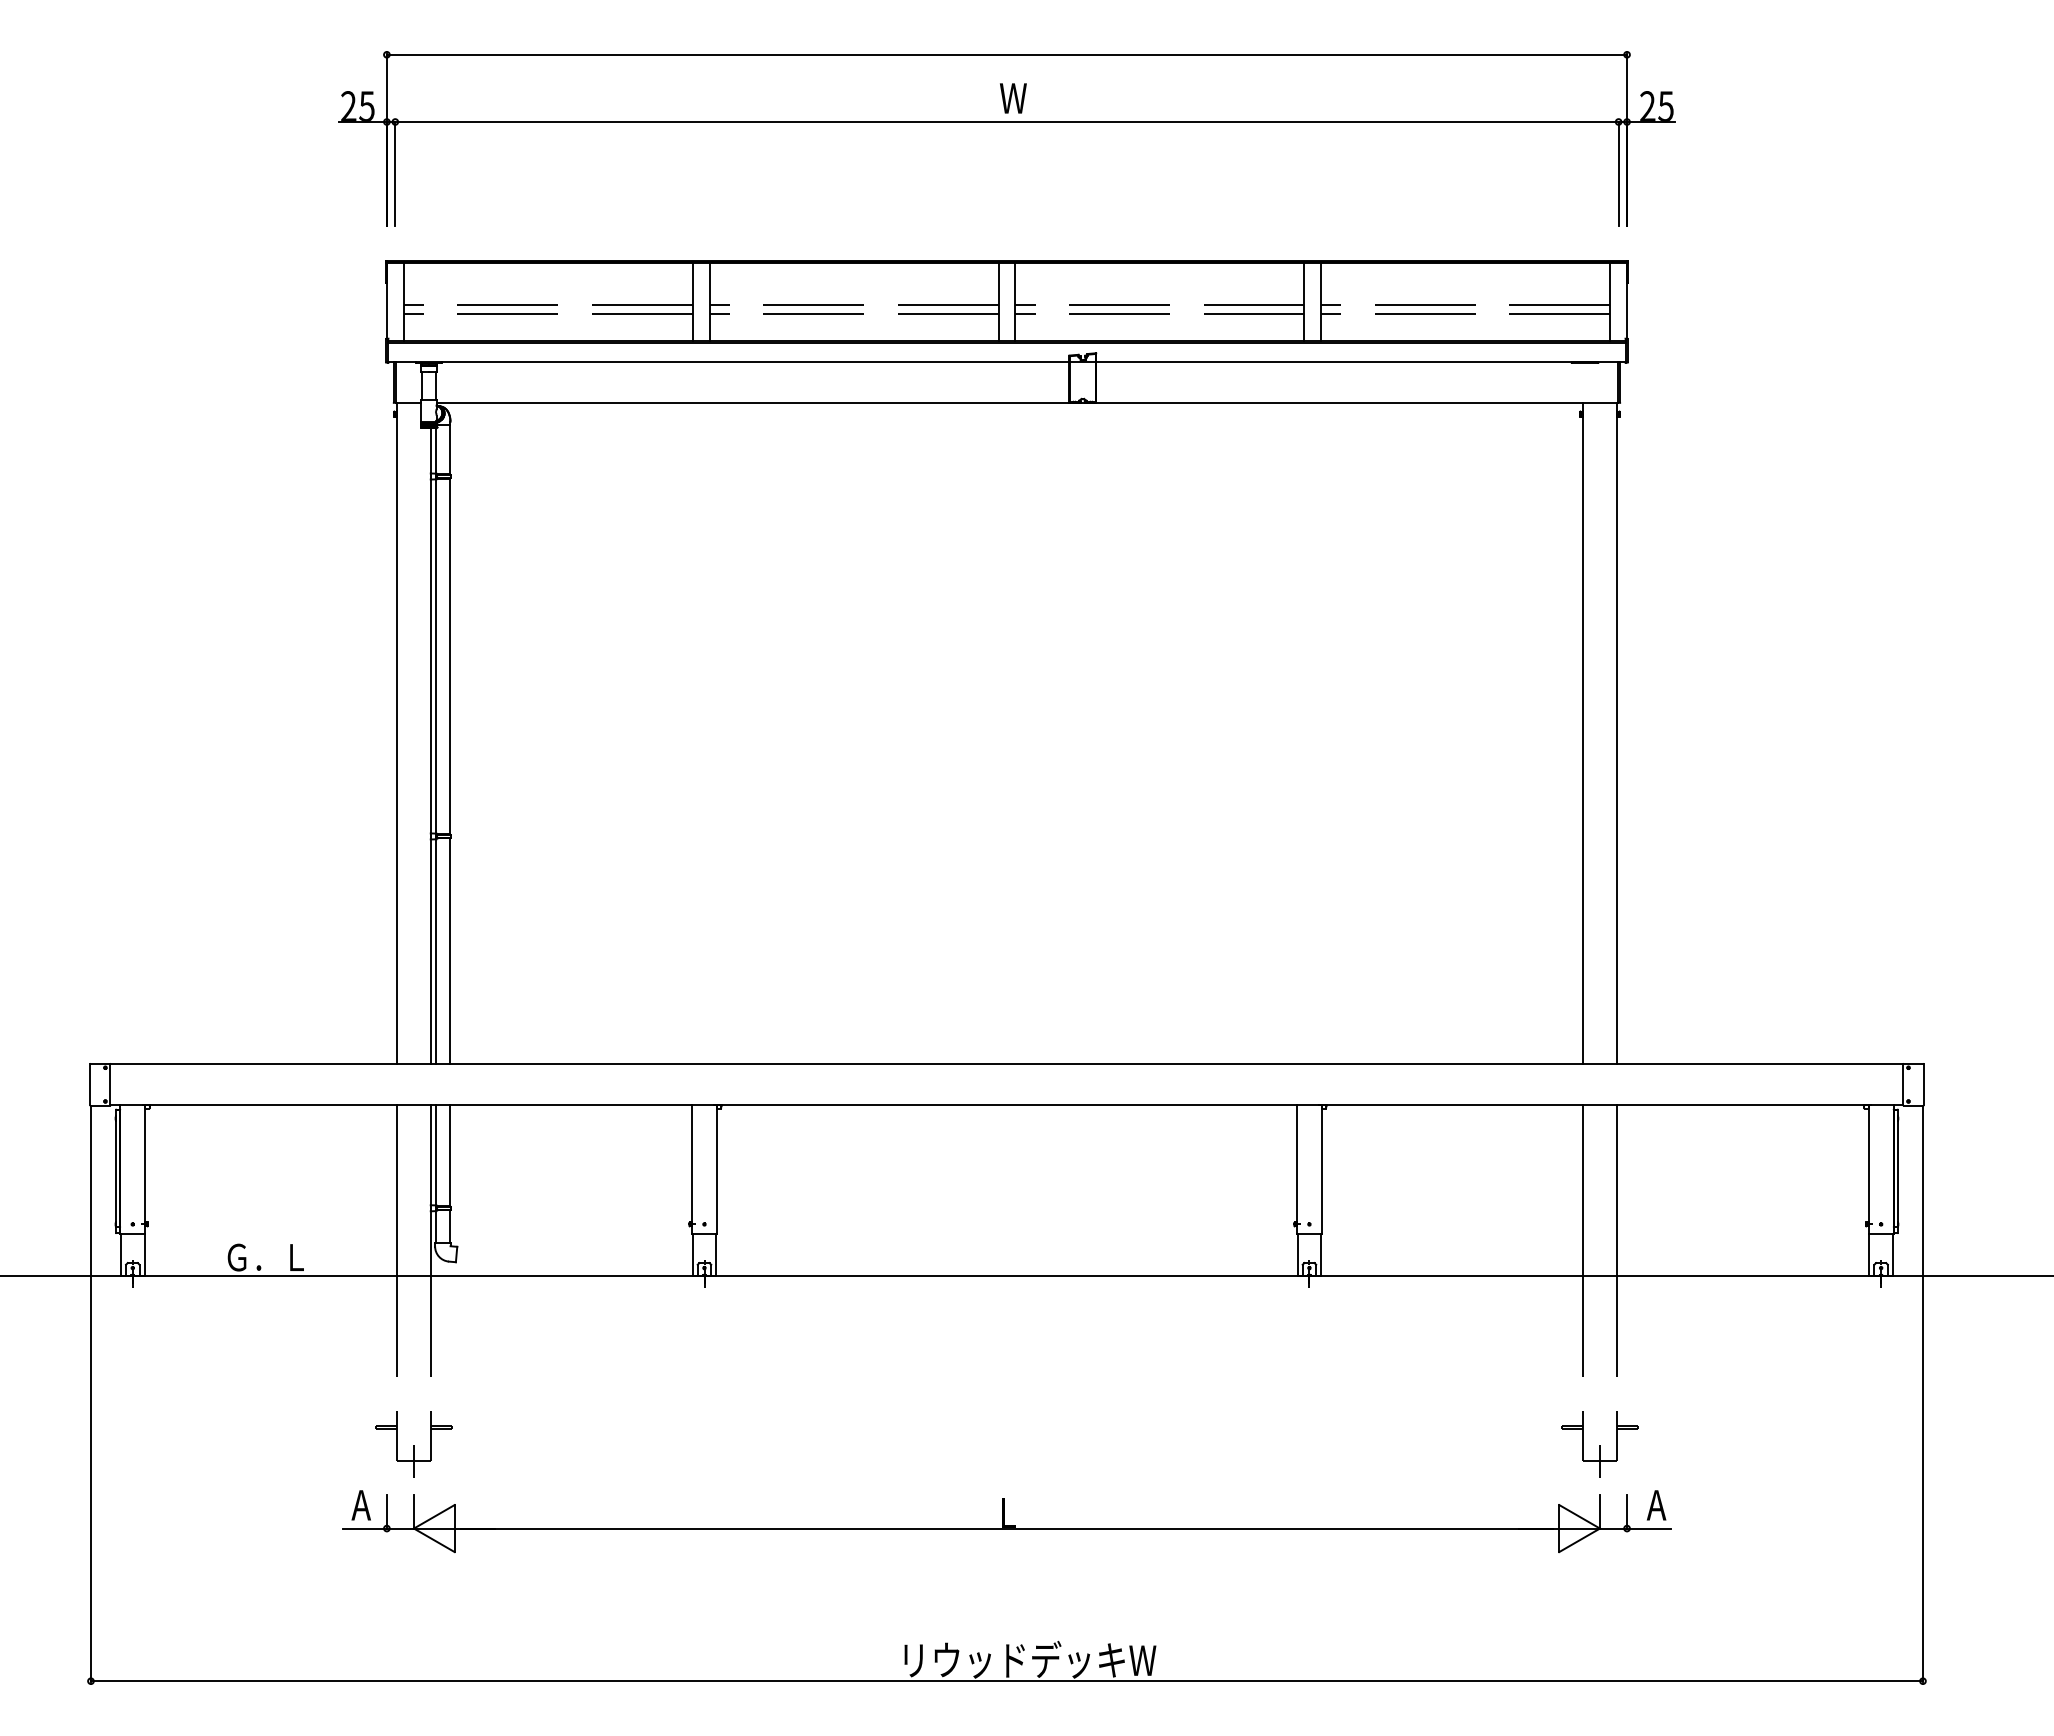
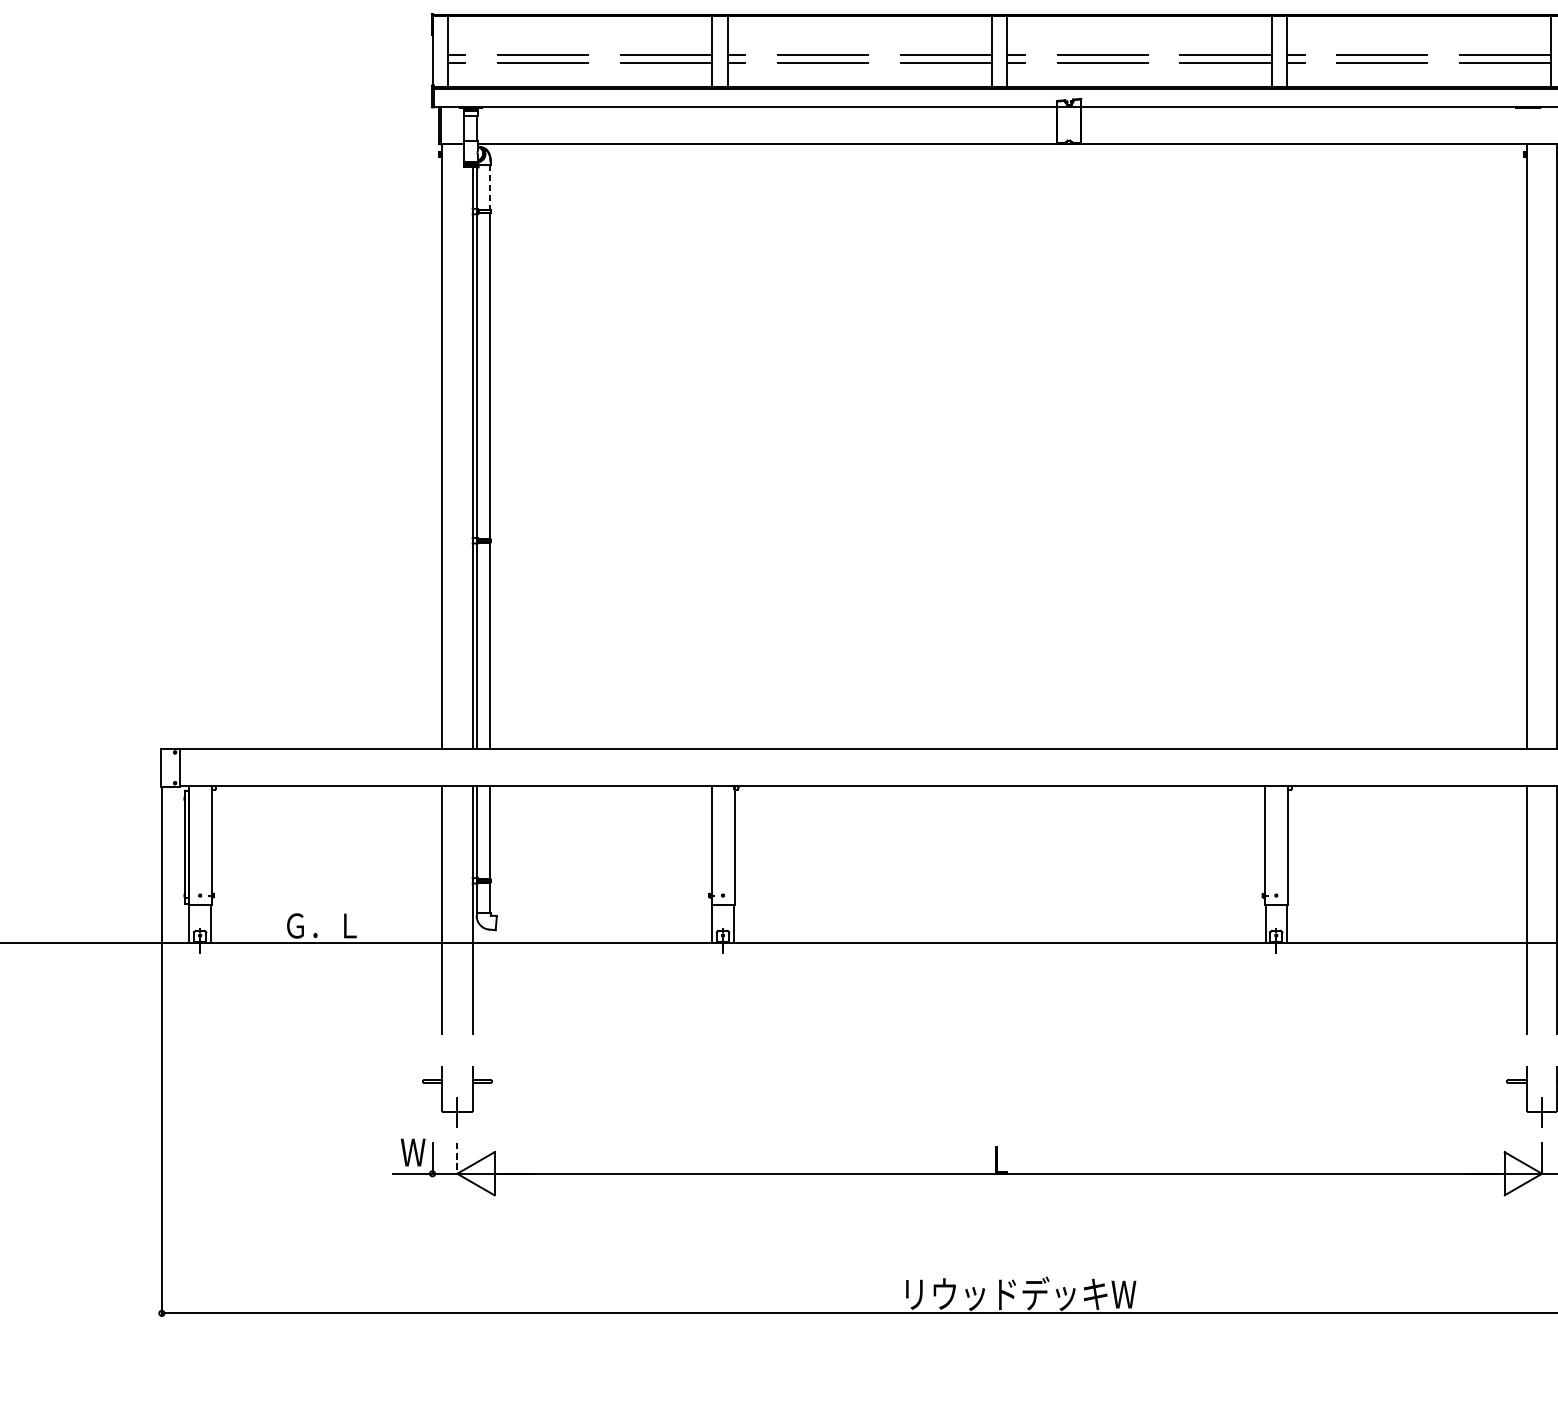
line: (449, 449) -> (489, 186), solid -> dashed
text: (365, 1505) -> (412, 1152), A -> W
line: (413, 1511) -> (456, 1158), solid -> dashed

